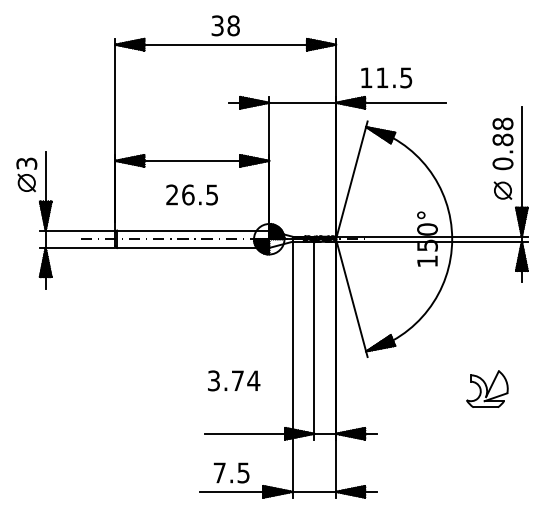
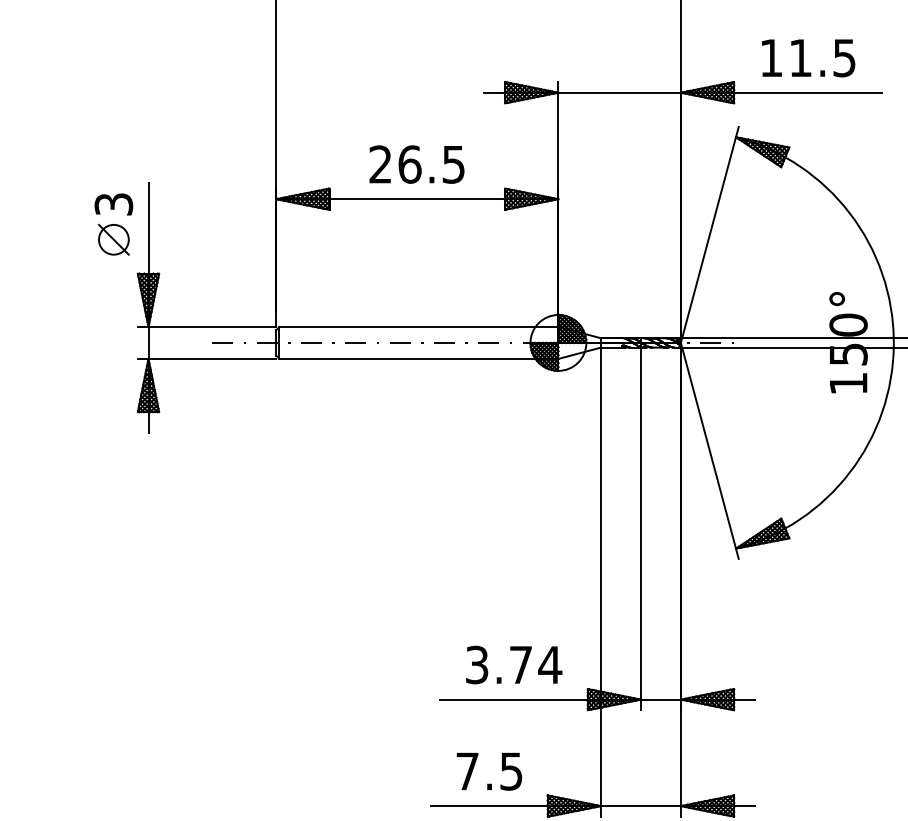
text: (386, 77) -> (808, 57), moved
text: (191, 194) -> (415, 163), moved
text: (234, 380) -> (514, 664), moved

